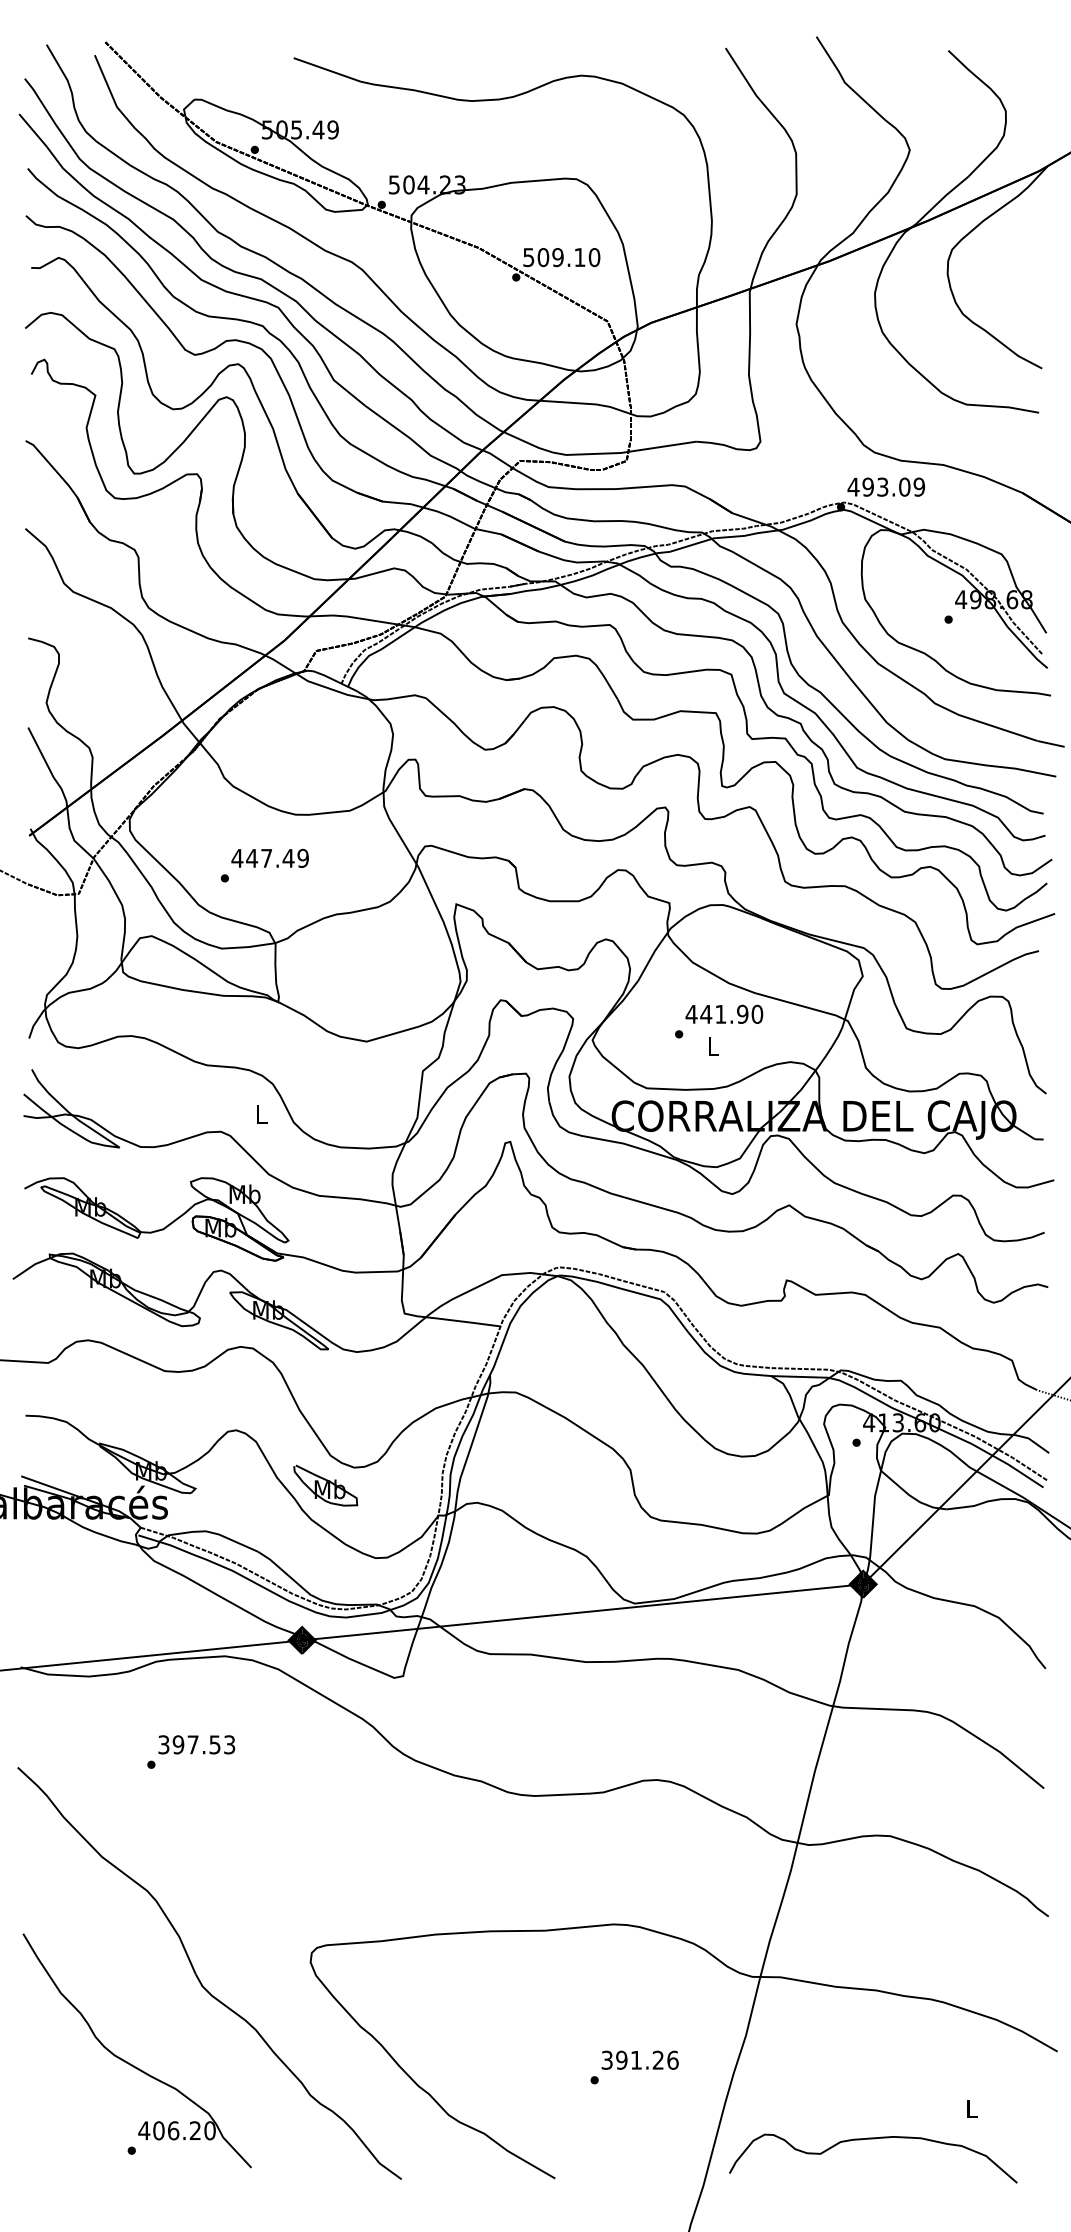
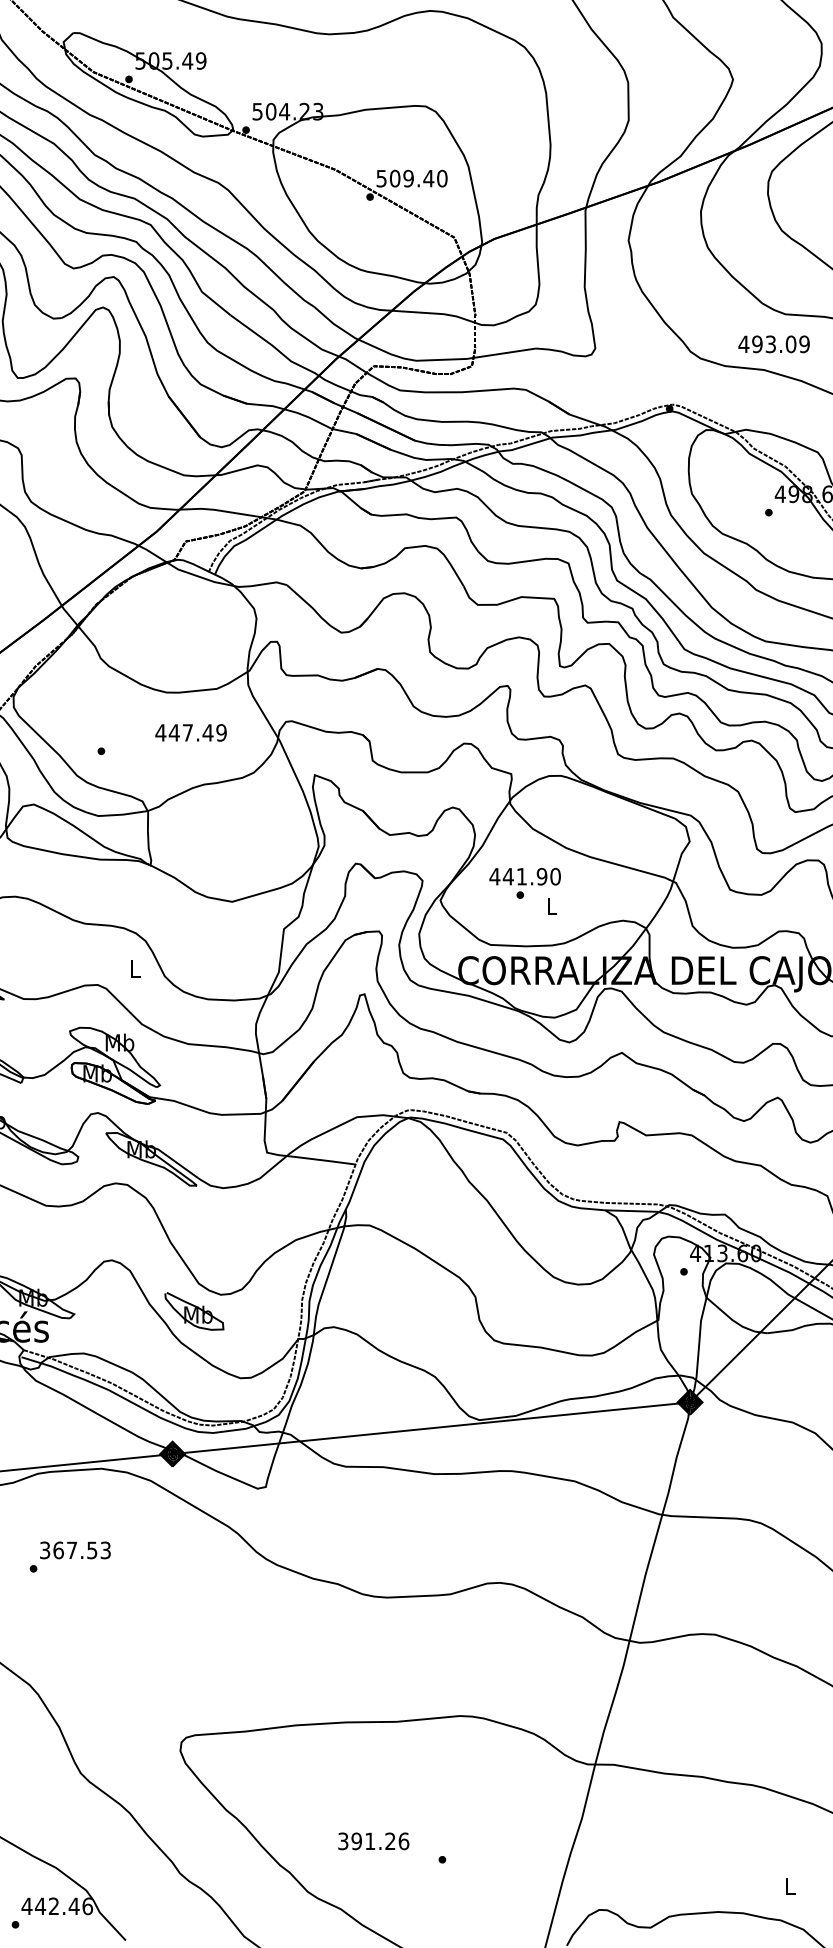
text: (579, 257) -> (428, 178), 509.10 -> 509.40
text: (885, 486) -> (773, 343), moved
text: (269, 857) -> (190, 732), moved
text: (724, 1013) -> (525, 875), moved
text: (178, 1744) -> (58, 1550), 397.53 -> 367.53
text: (639, 2059) -> (373, 1840), moved
text: (183, 2130) -> (63, 1906), 406.20 -> 442.46

